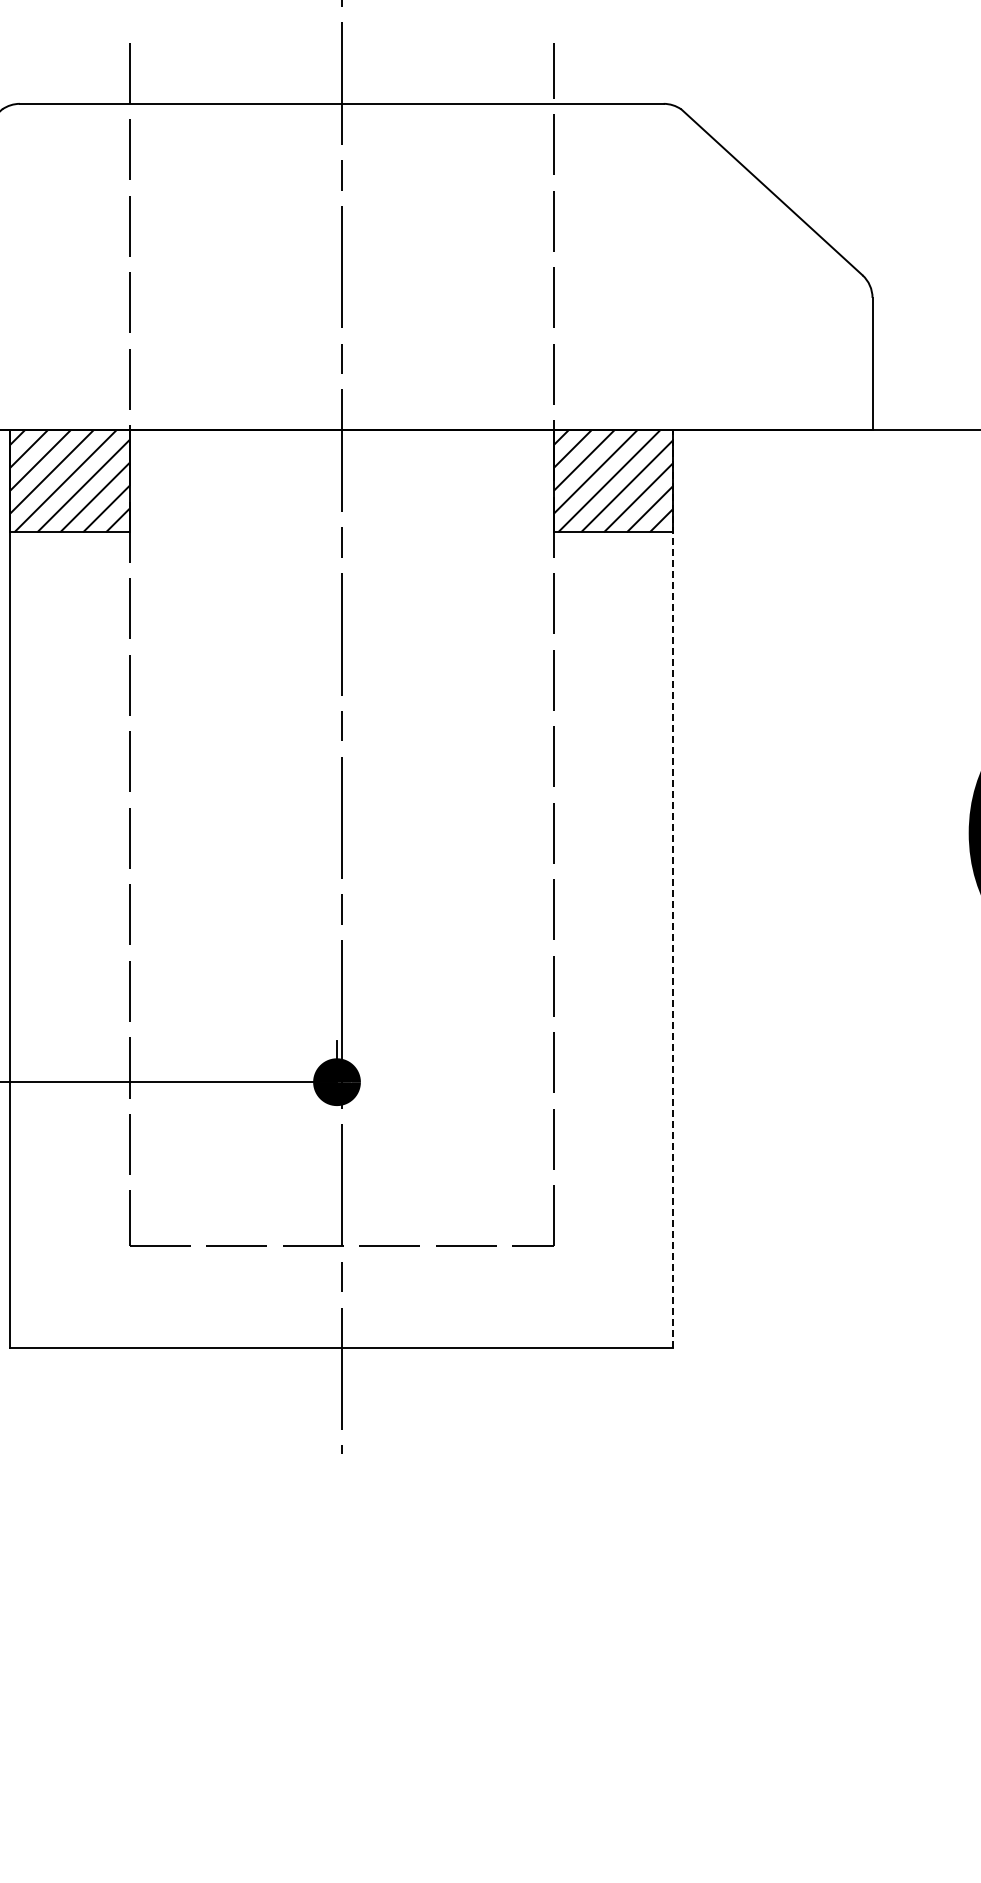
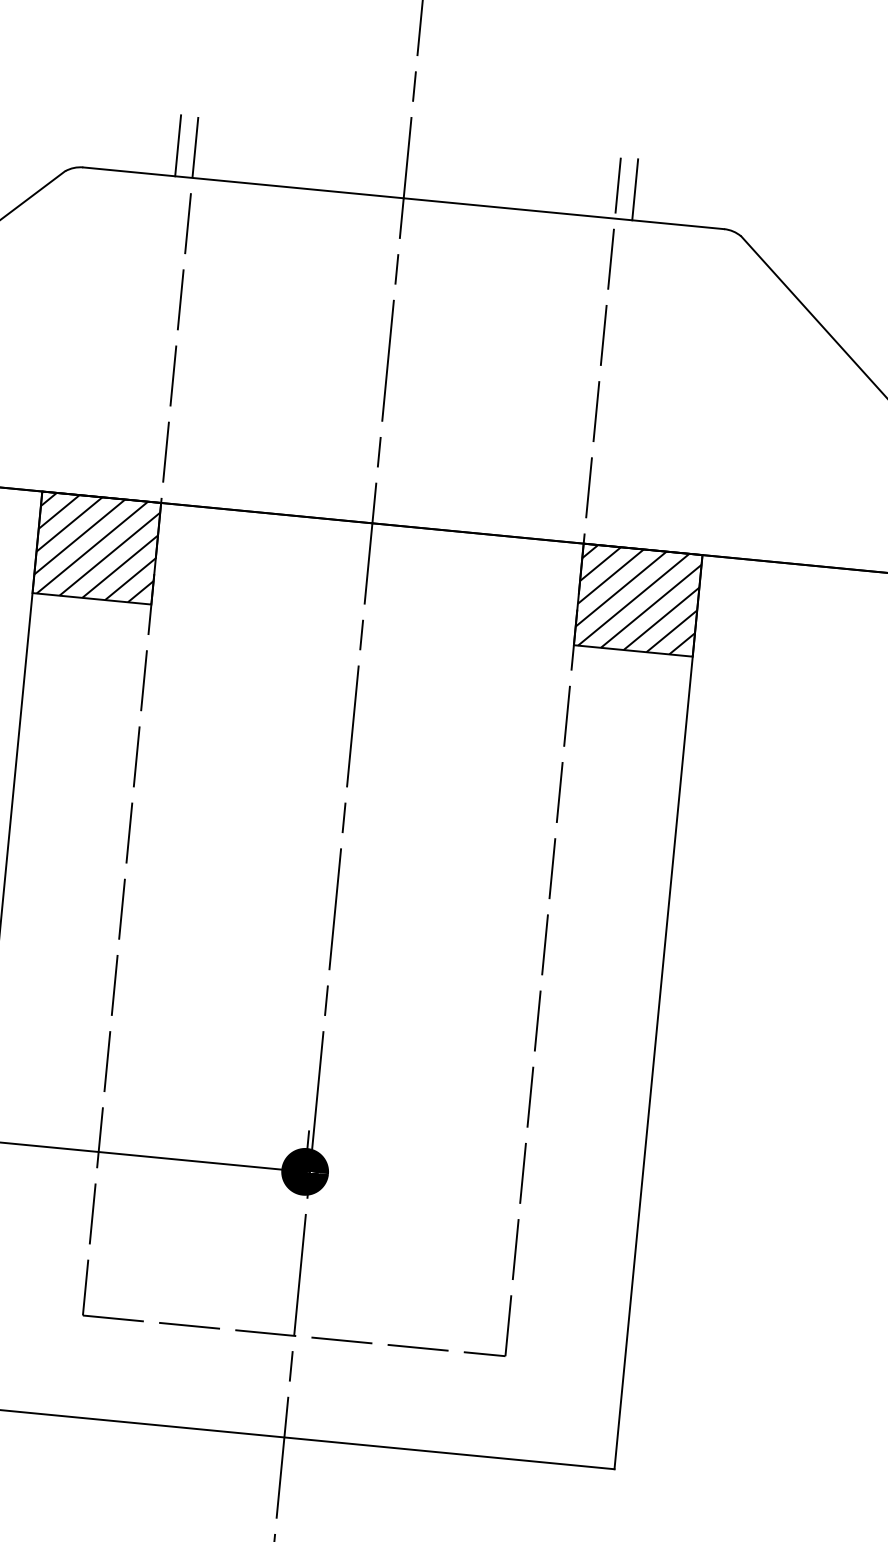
line: (112, 72) -> (178, 145), added
line: (571, 72) -> (635, 189), added
line: (673, 888) -> (658, 1011), dashed -> solid

